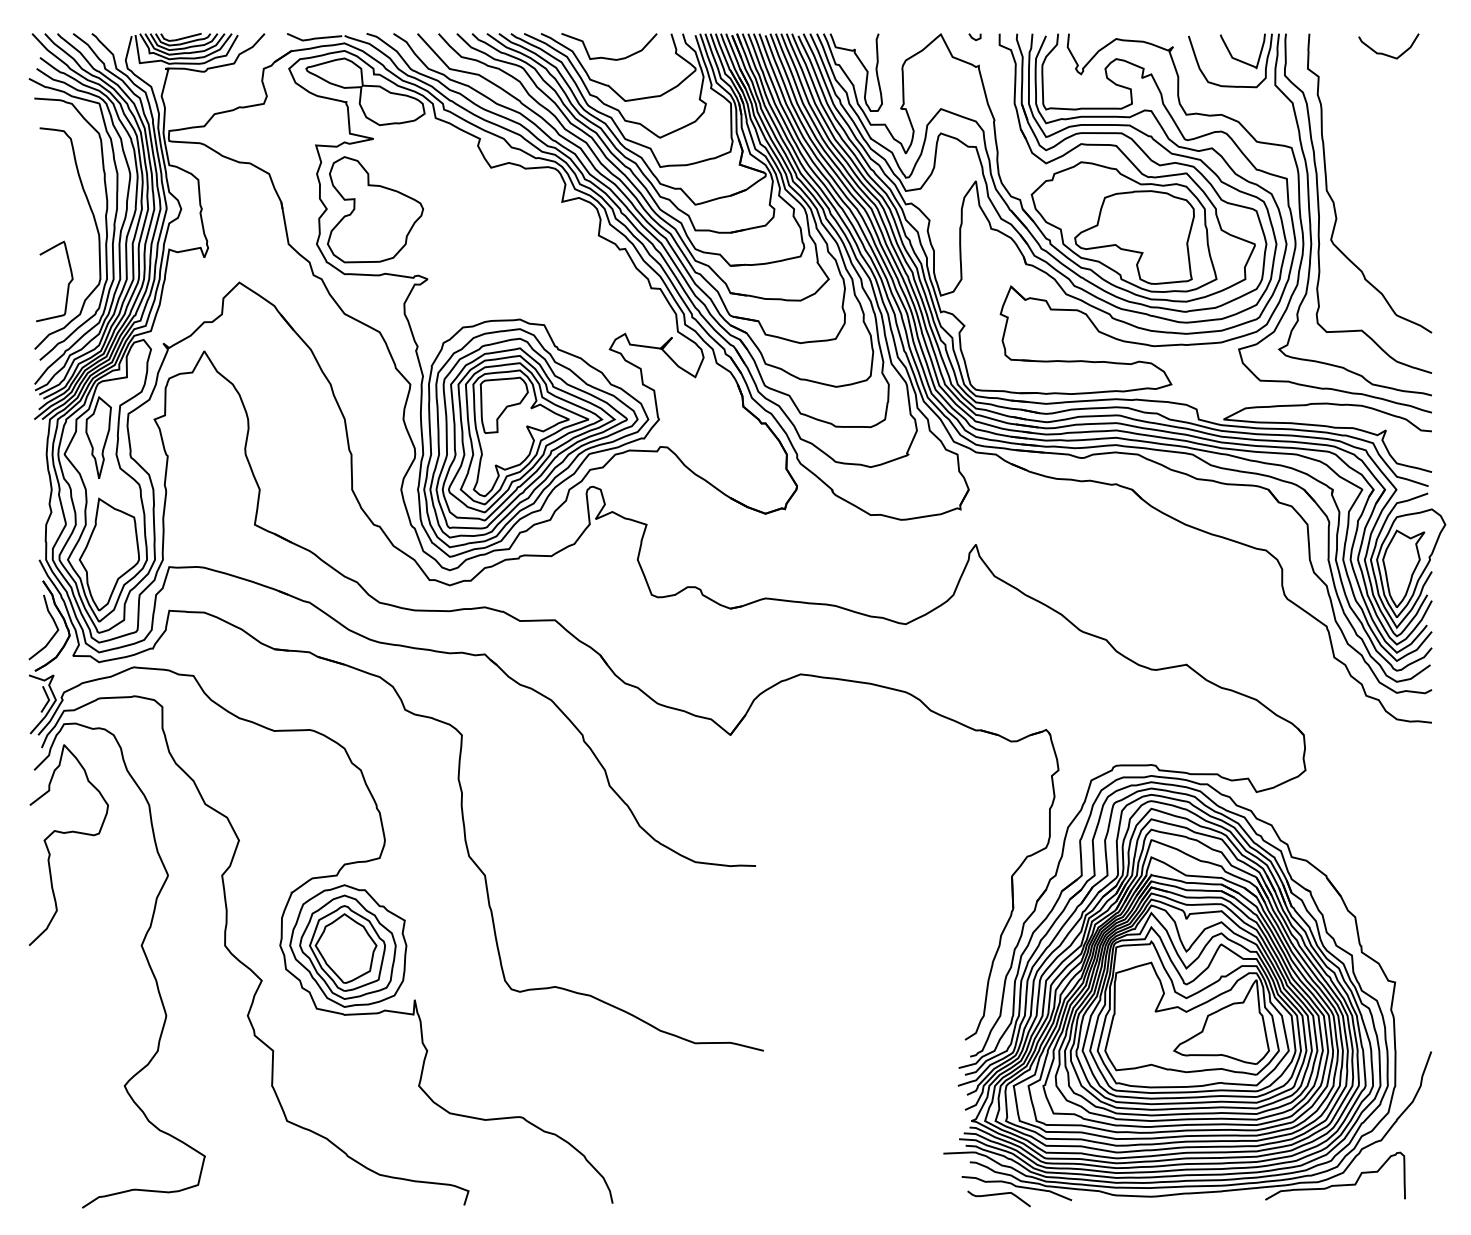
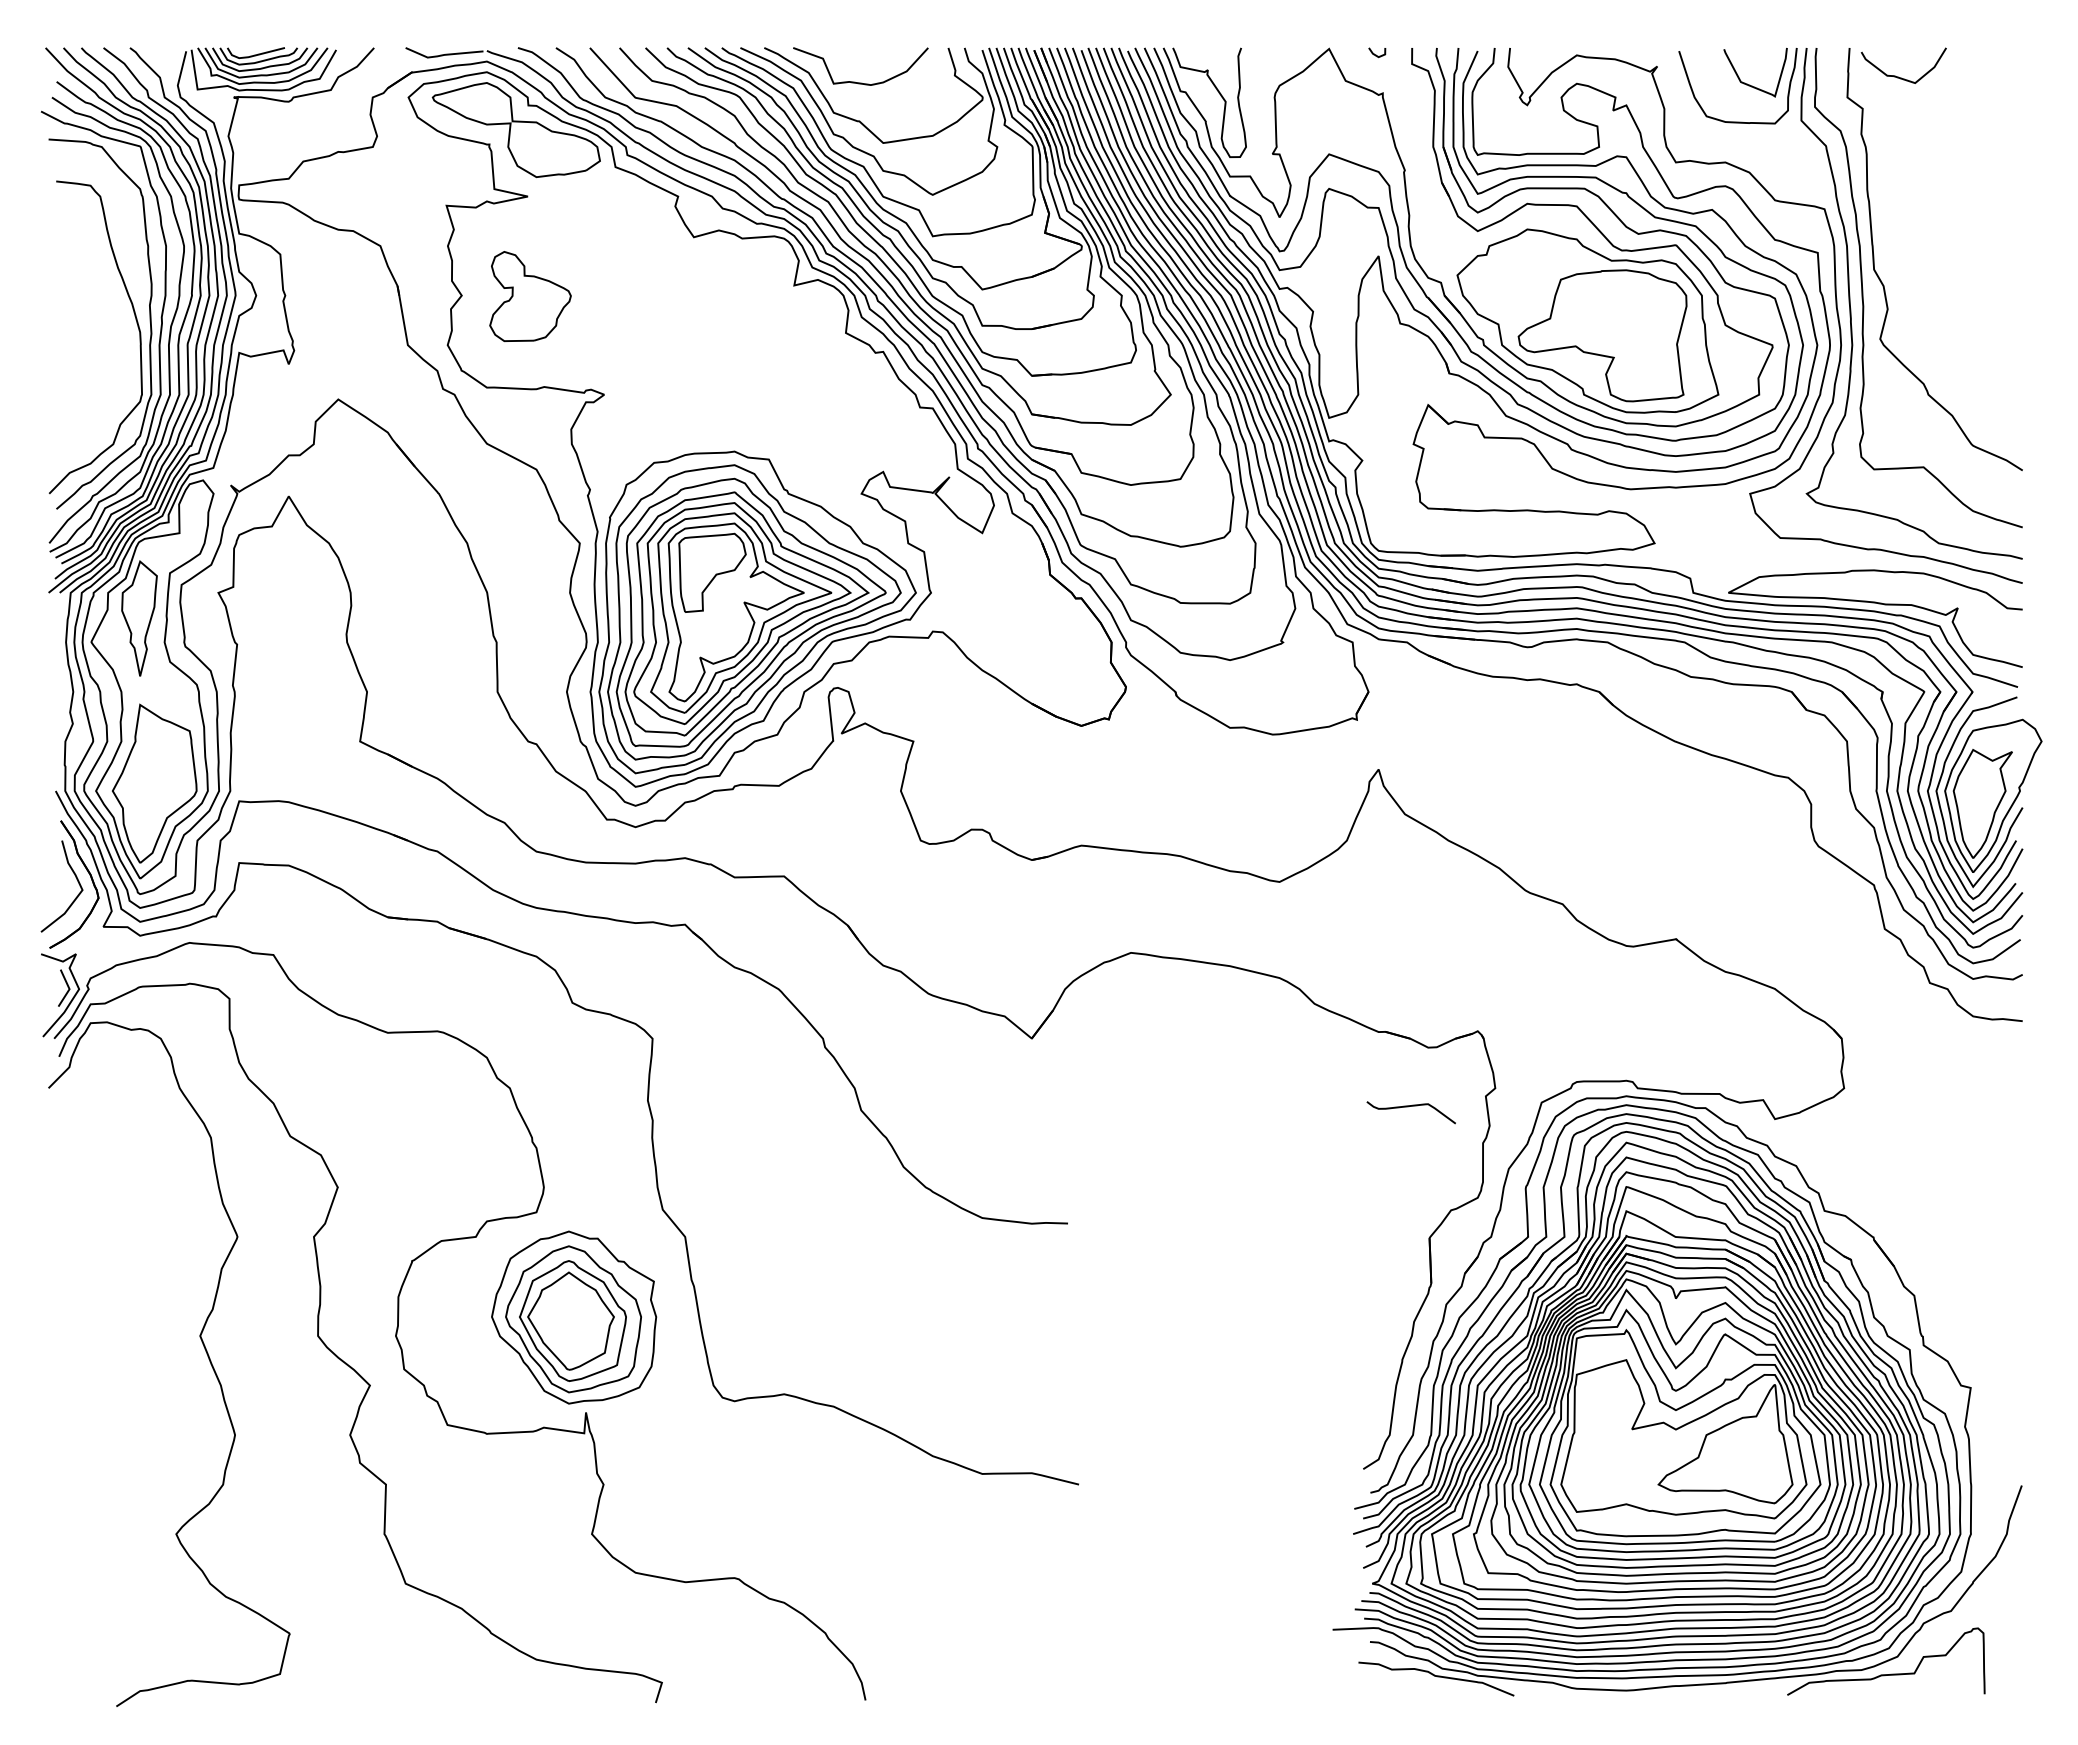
curve: (1385, 53) -> (1898, 76), moved
part: (375, 209) -> (530, 296), size x0.6
curve: (68, 284) -> (96, 401), removed
curve: (67, 833) -> (95, 1177), removed
part: (348, 946) -> (574, 1317), moved
curve: (997, 1195) -> (1408, 1107), moved

